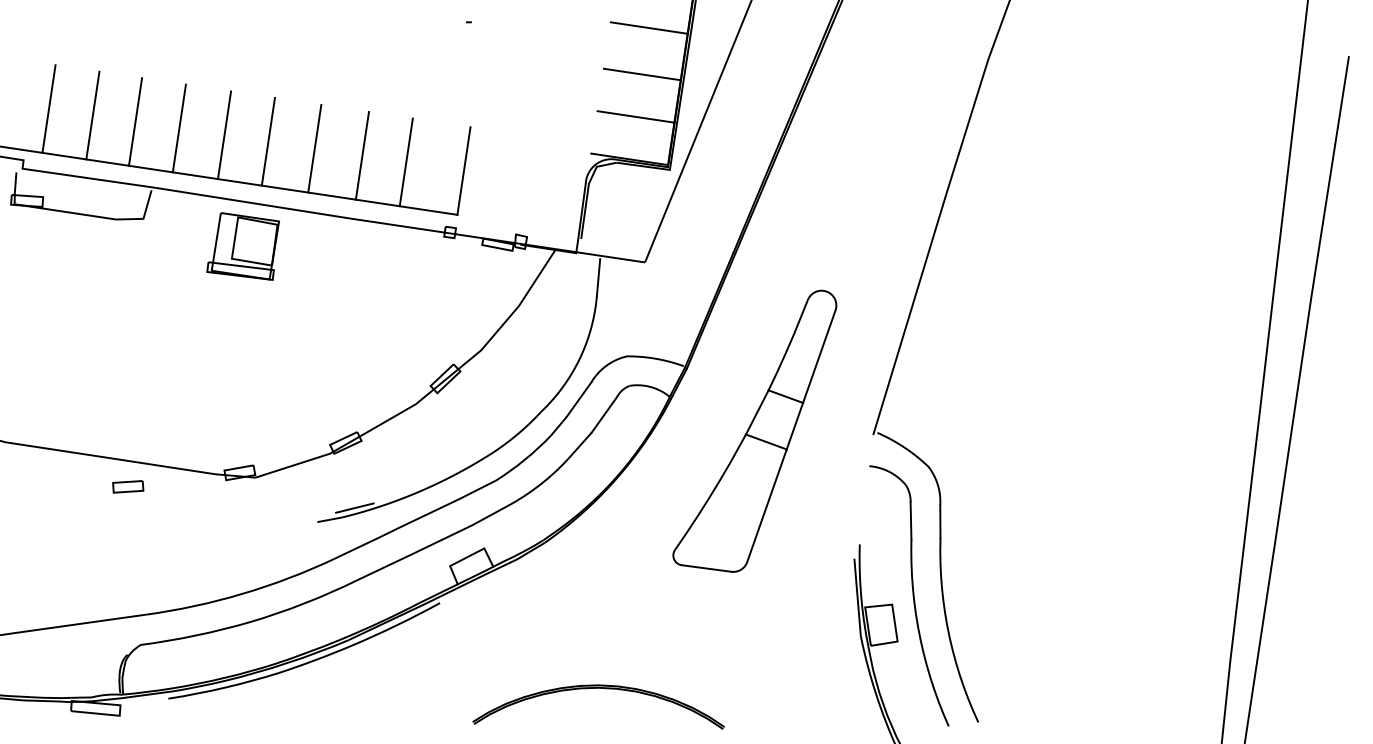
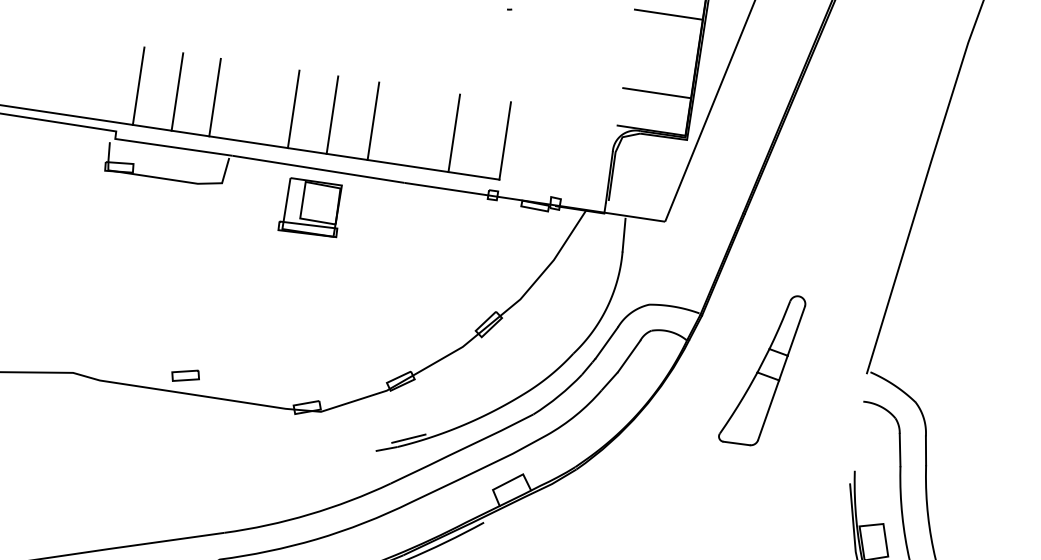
line: (641, 74) -> (662, 55), removed
line: (178, 128) -> (253, 103), removed
line: (361, 155) -> (414, 127), removed
part: (754, 430) -> (761, 370), size x0.6
part: (128, 486) -> (185, 375), moved

